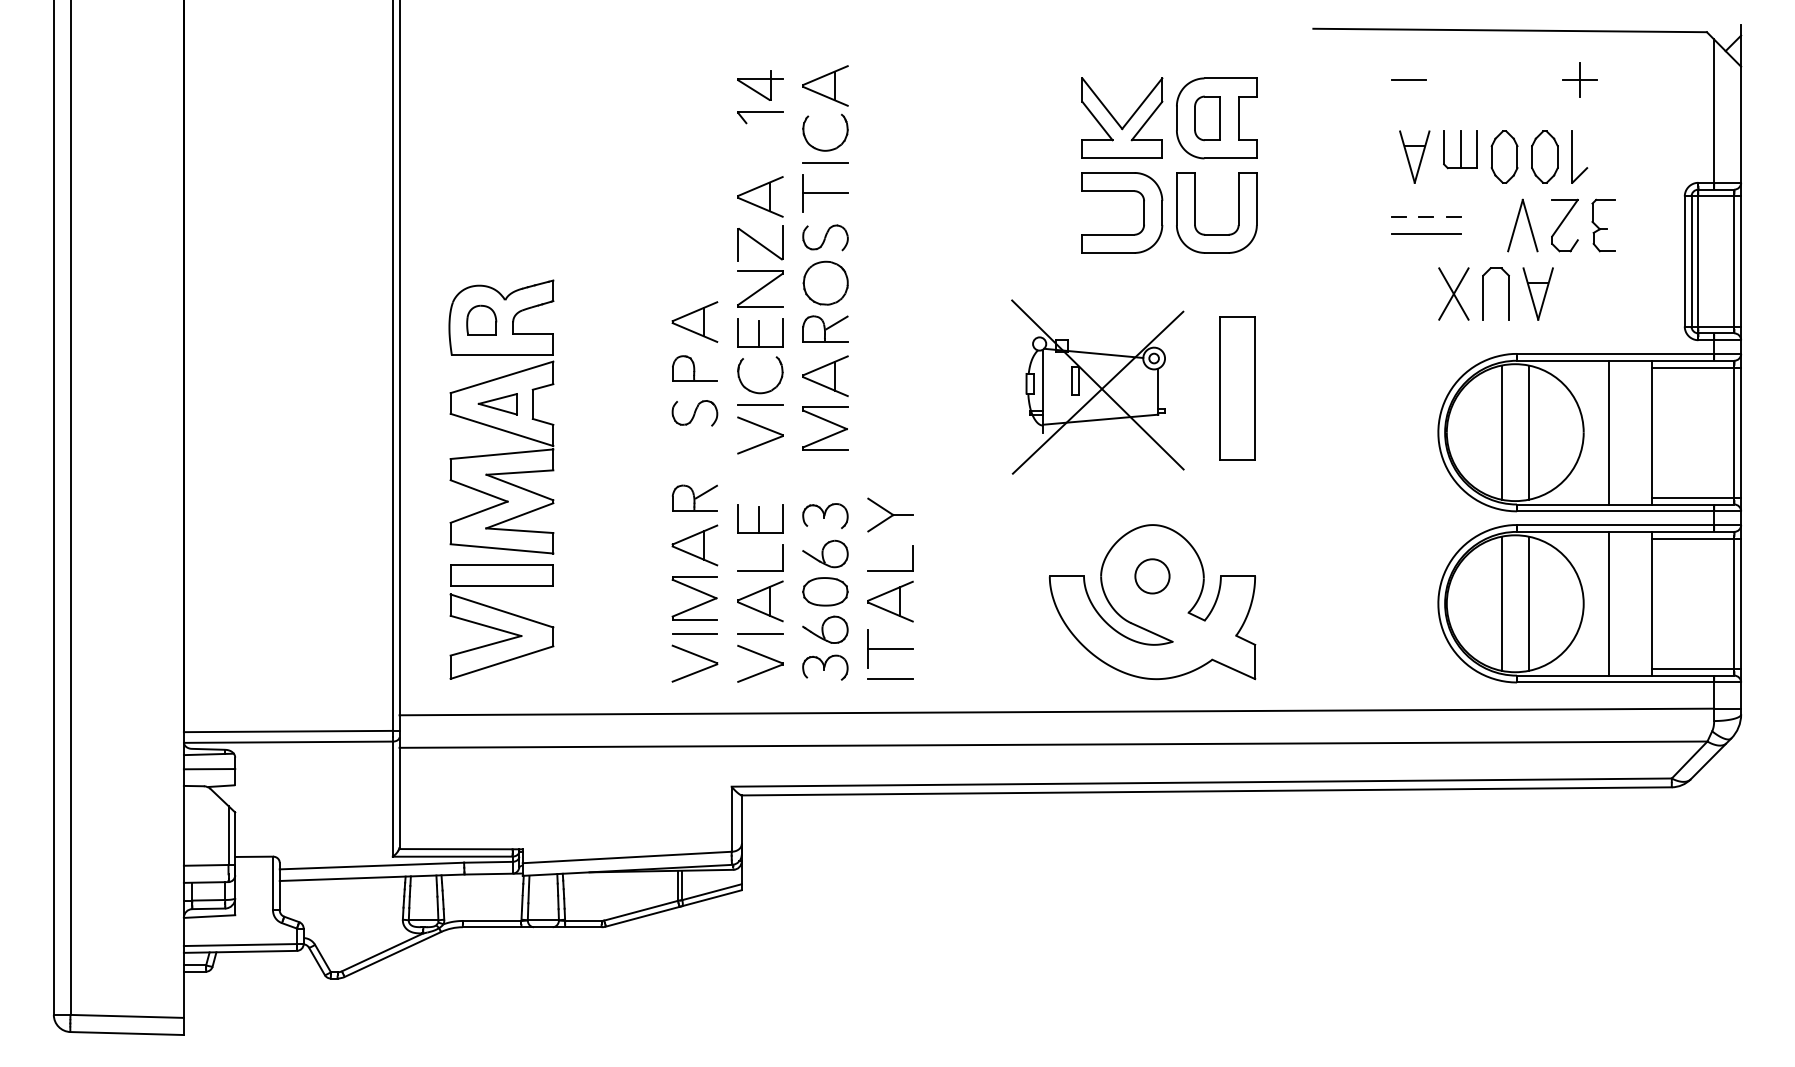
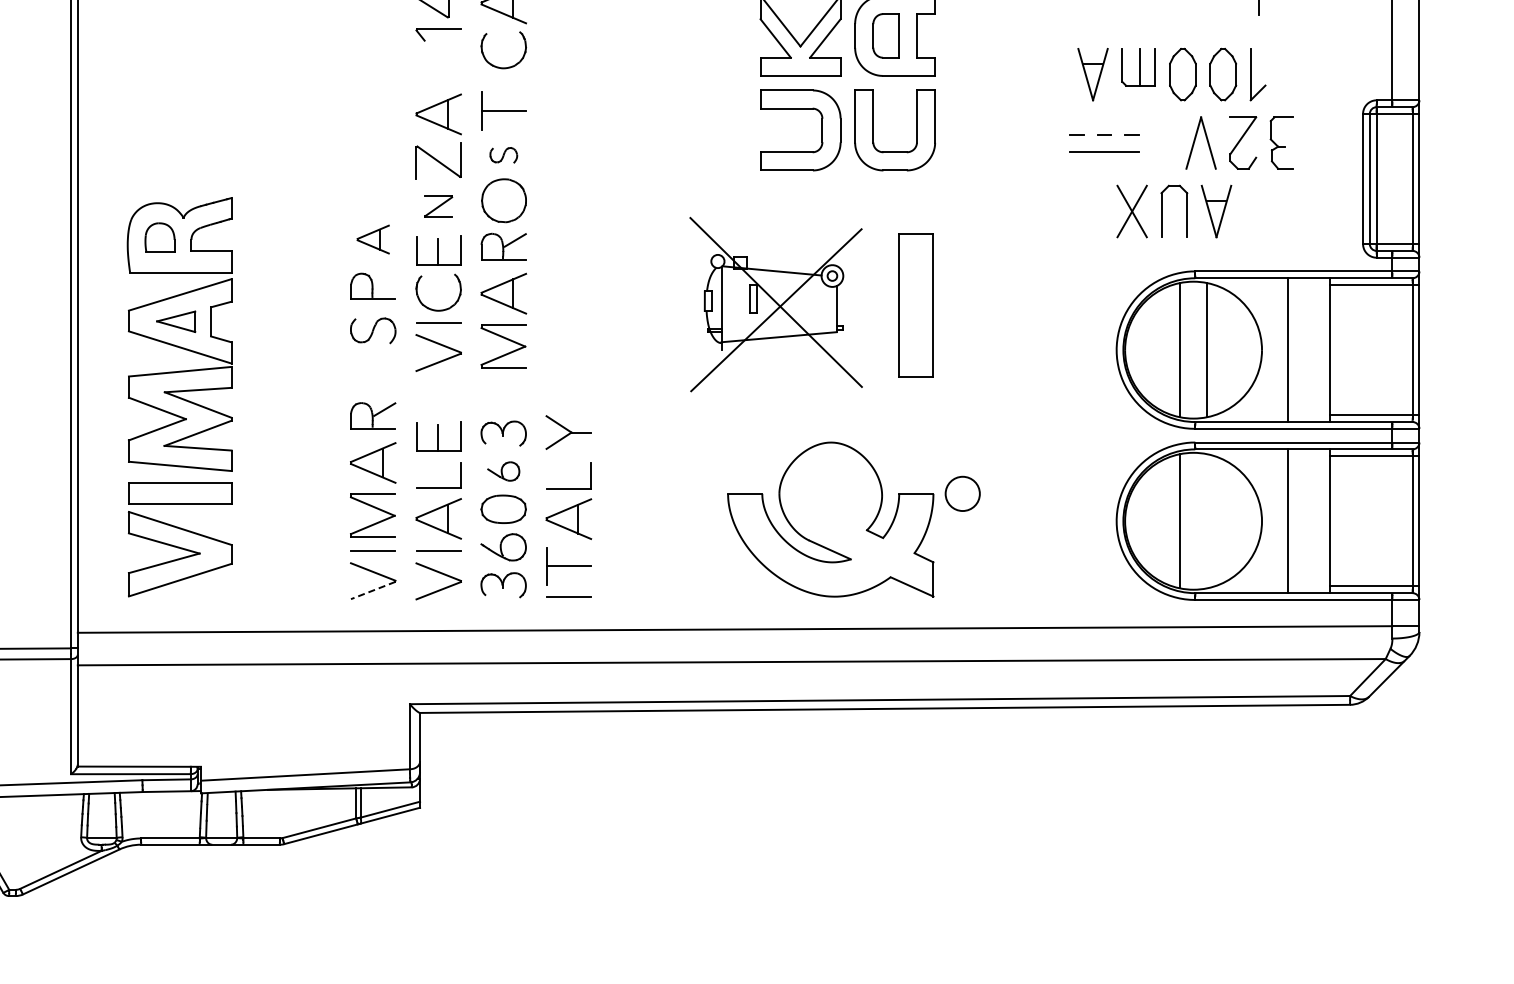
line: (825, 162) -> (503, 80), removed
part: (825, 237) -> (503, 155), size x0.6
part: (760, 288) -> (438, 206), size x0.6
part: (694, 321) -> (372, 239), size x0.7
part: (825, 553) -> (503, 471), size x0.7
part: (1152, 576) -> (962, 494), moved
line: (1528, 603) -> (1206, 521), removed
line: (694, 673) -> (372, 591), solid -> dashed

